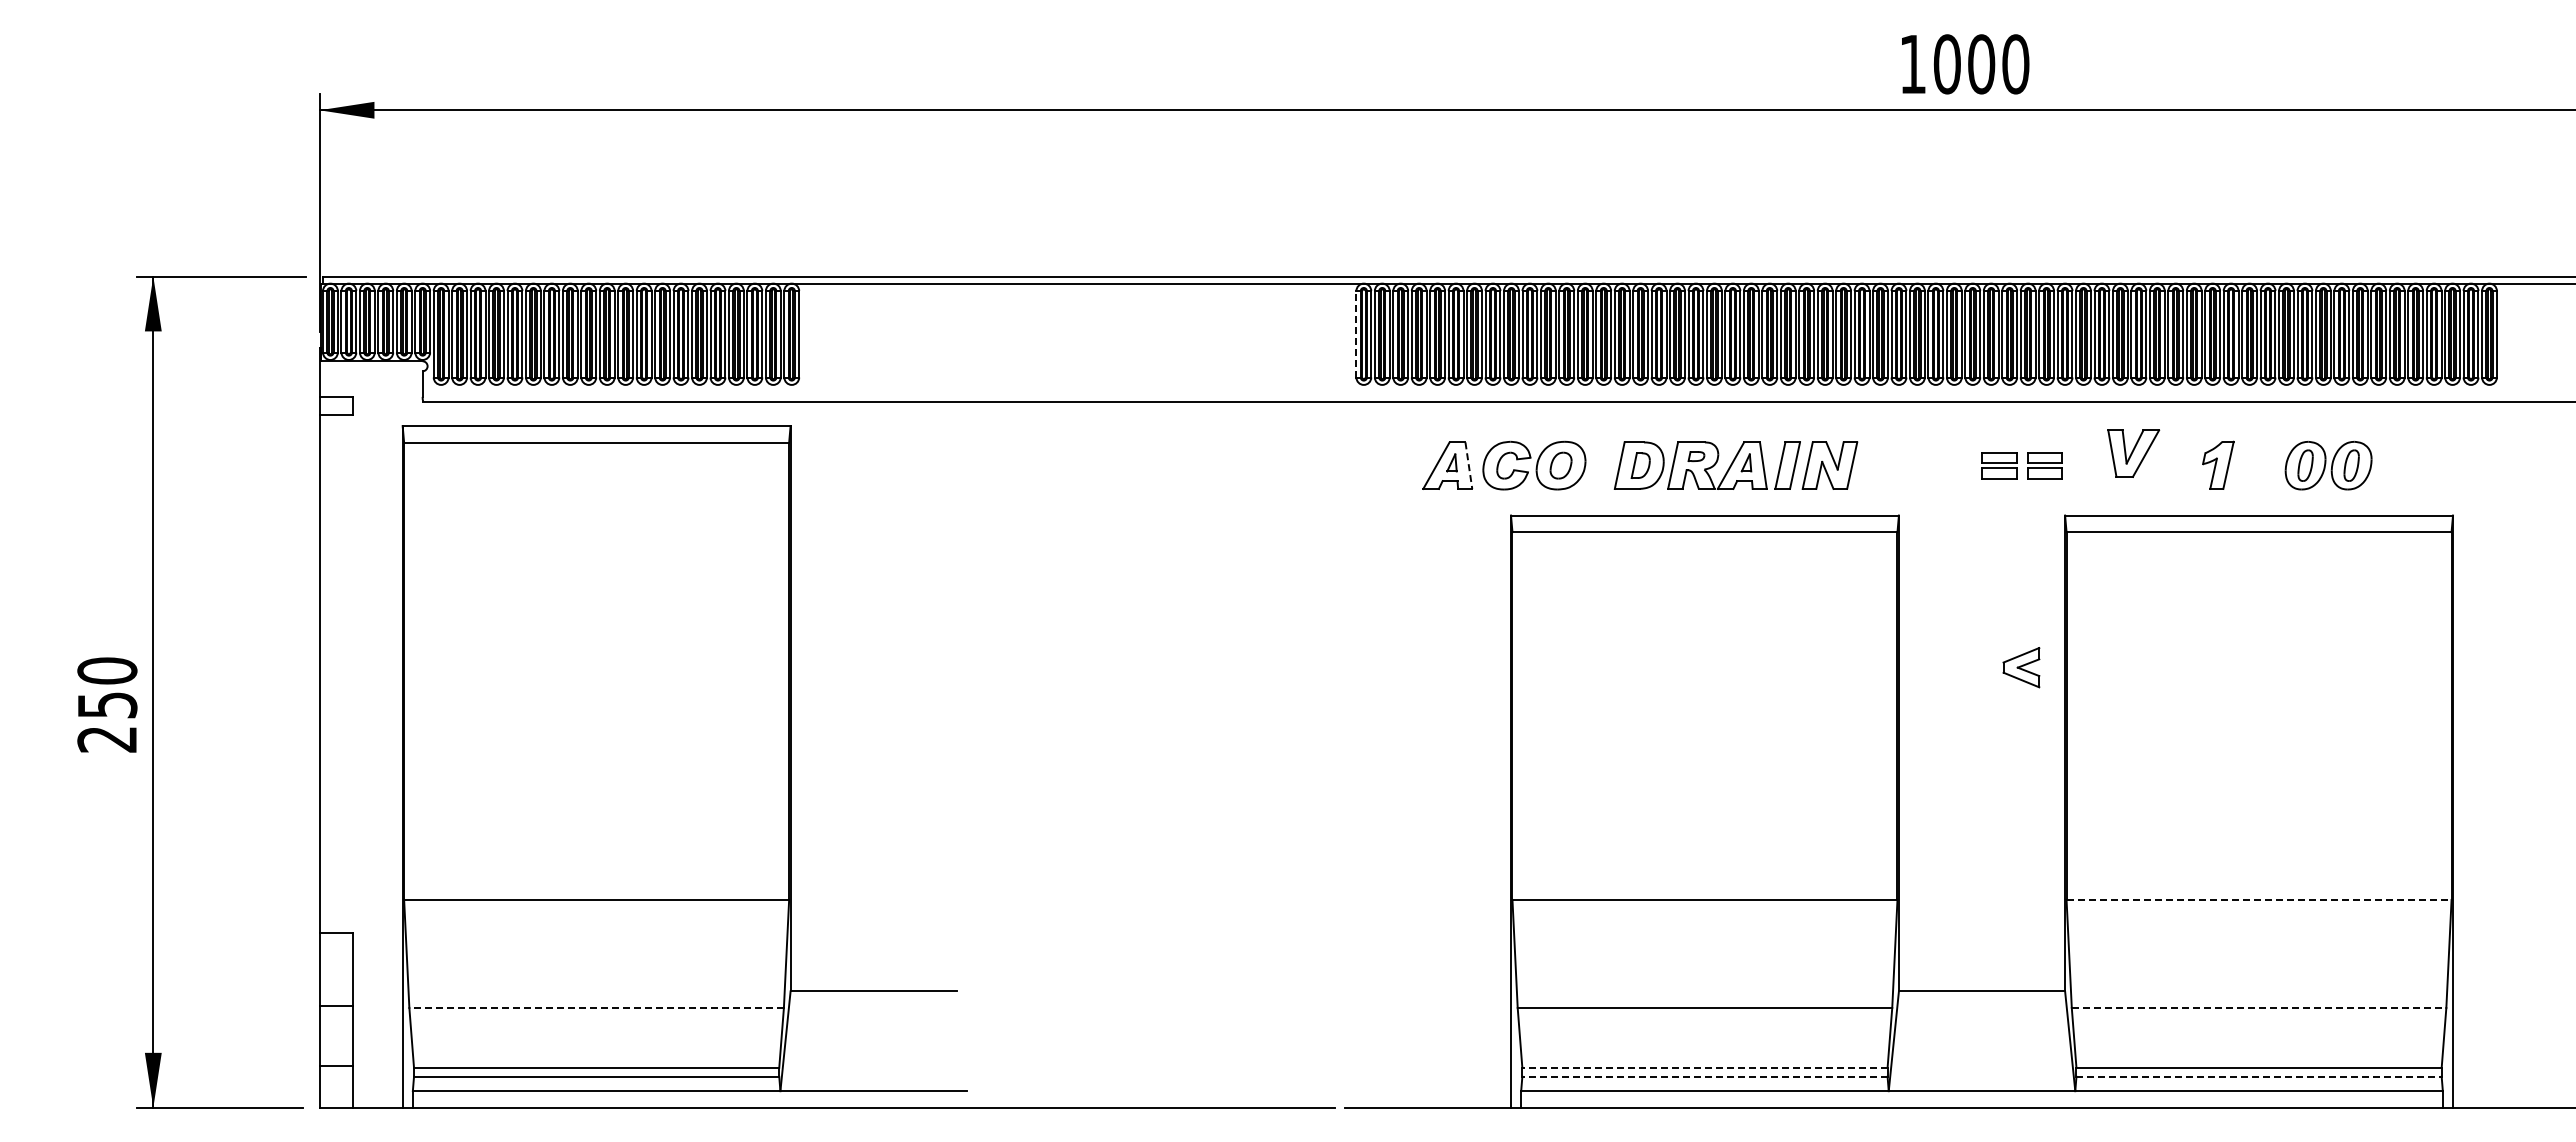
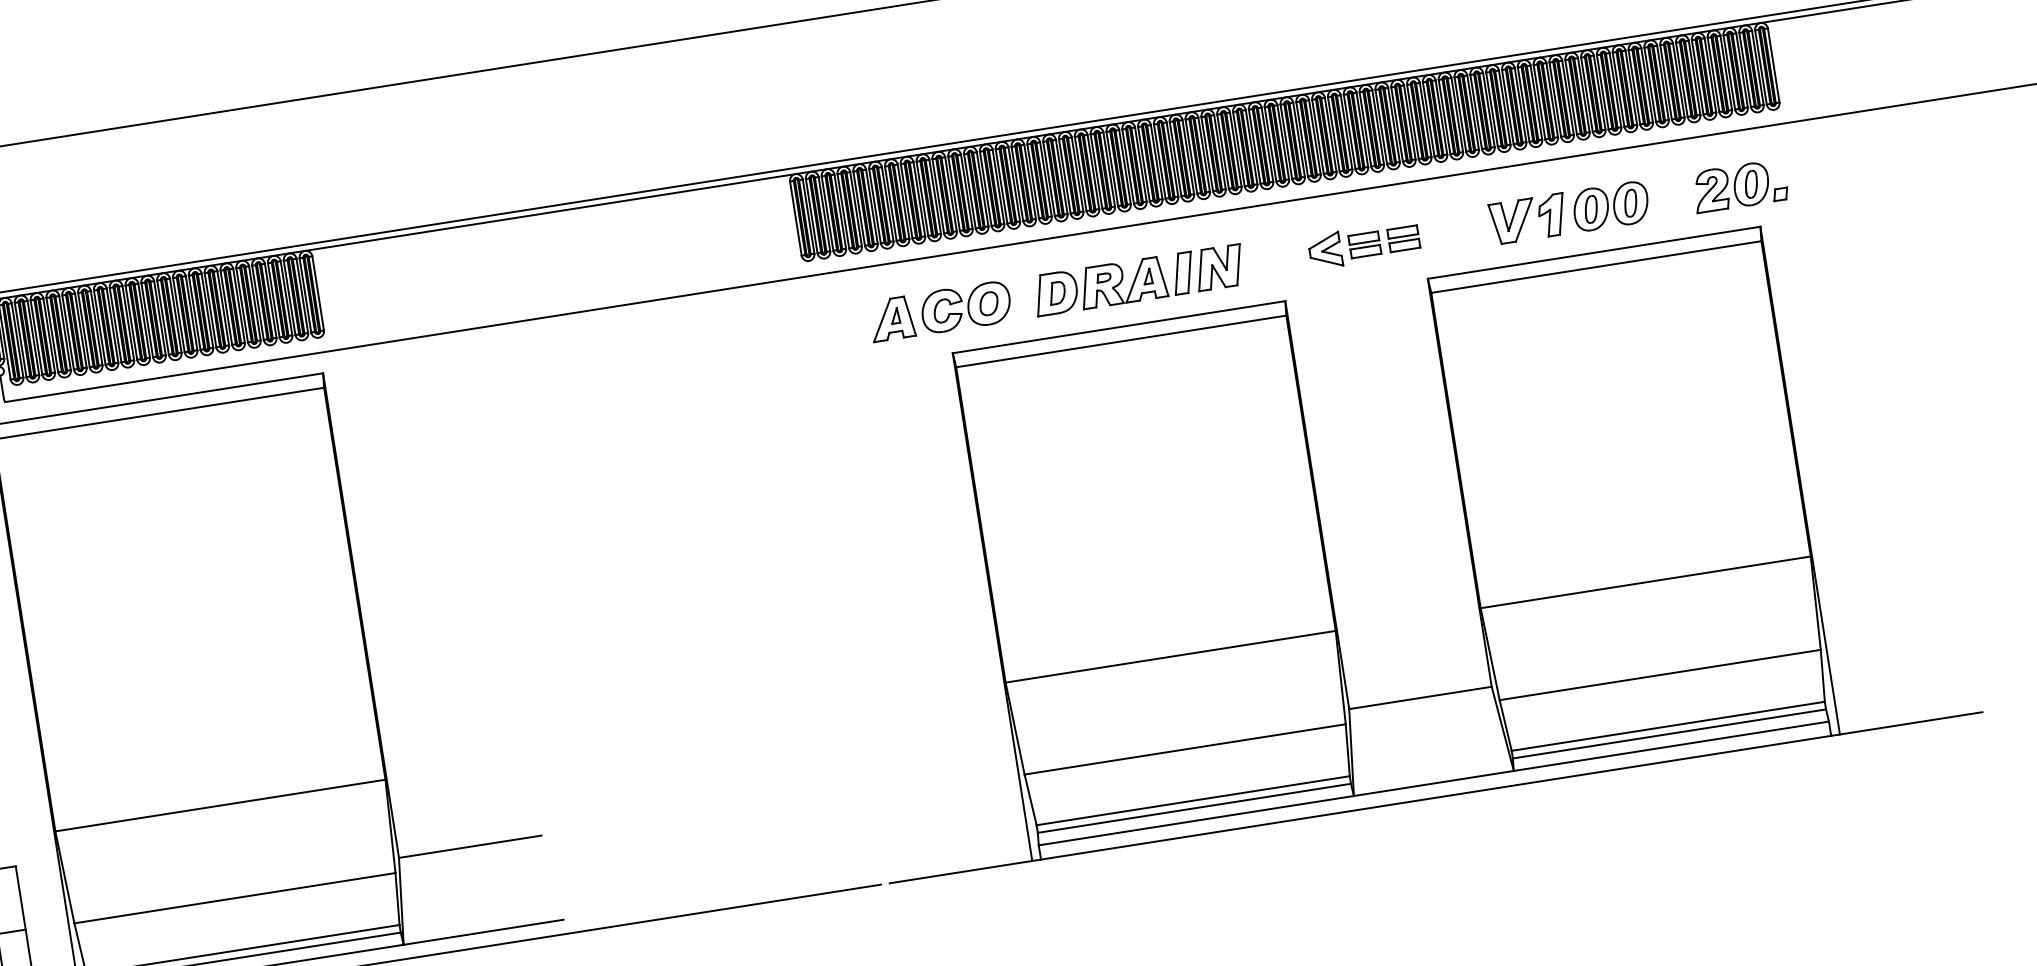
line: (1356, 333) -> (795, 217), dashed -> solid
part: (2133, 453) -> (1513, 221), moved
line: (1468, 465) -> (909, 316), dashed -> solid
part: (2328, 465) -> (1610, 206), moved
part: (2437, 465) -> (1740, 185), added
part: (2021, 667) -> (1325, 250), moved
line: (2259, 899) -> (1646, 581), dashed -> solid
line: (596, 1008) -> (234, 898), dashed -> solid
line: (2259, 1008) -> (1660, 675), dashed -> solid
line: (1704, 1067) -> (1192, 800), dashed -> solid
line: (1704, 1076) -> (1193, 808), dashed -> solid
line: (2259, 1076) -> (1669, 733), dashed -> solid

